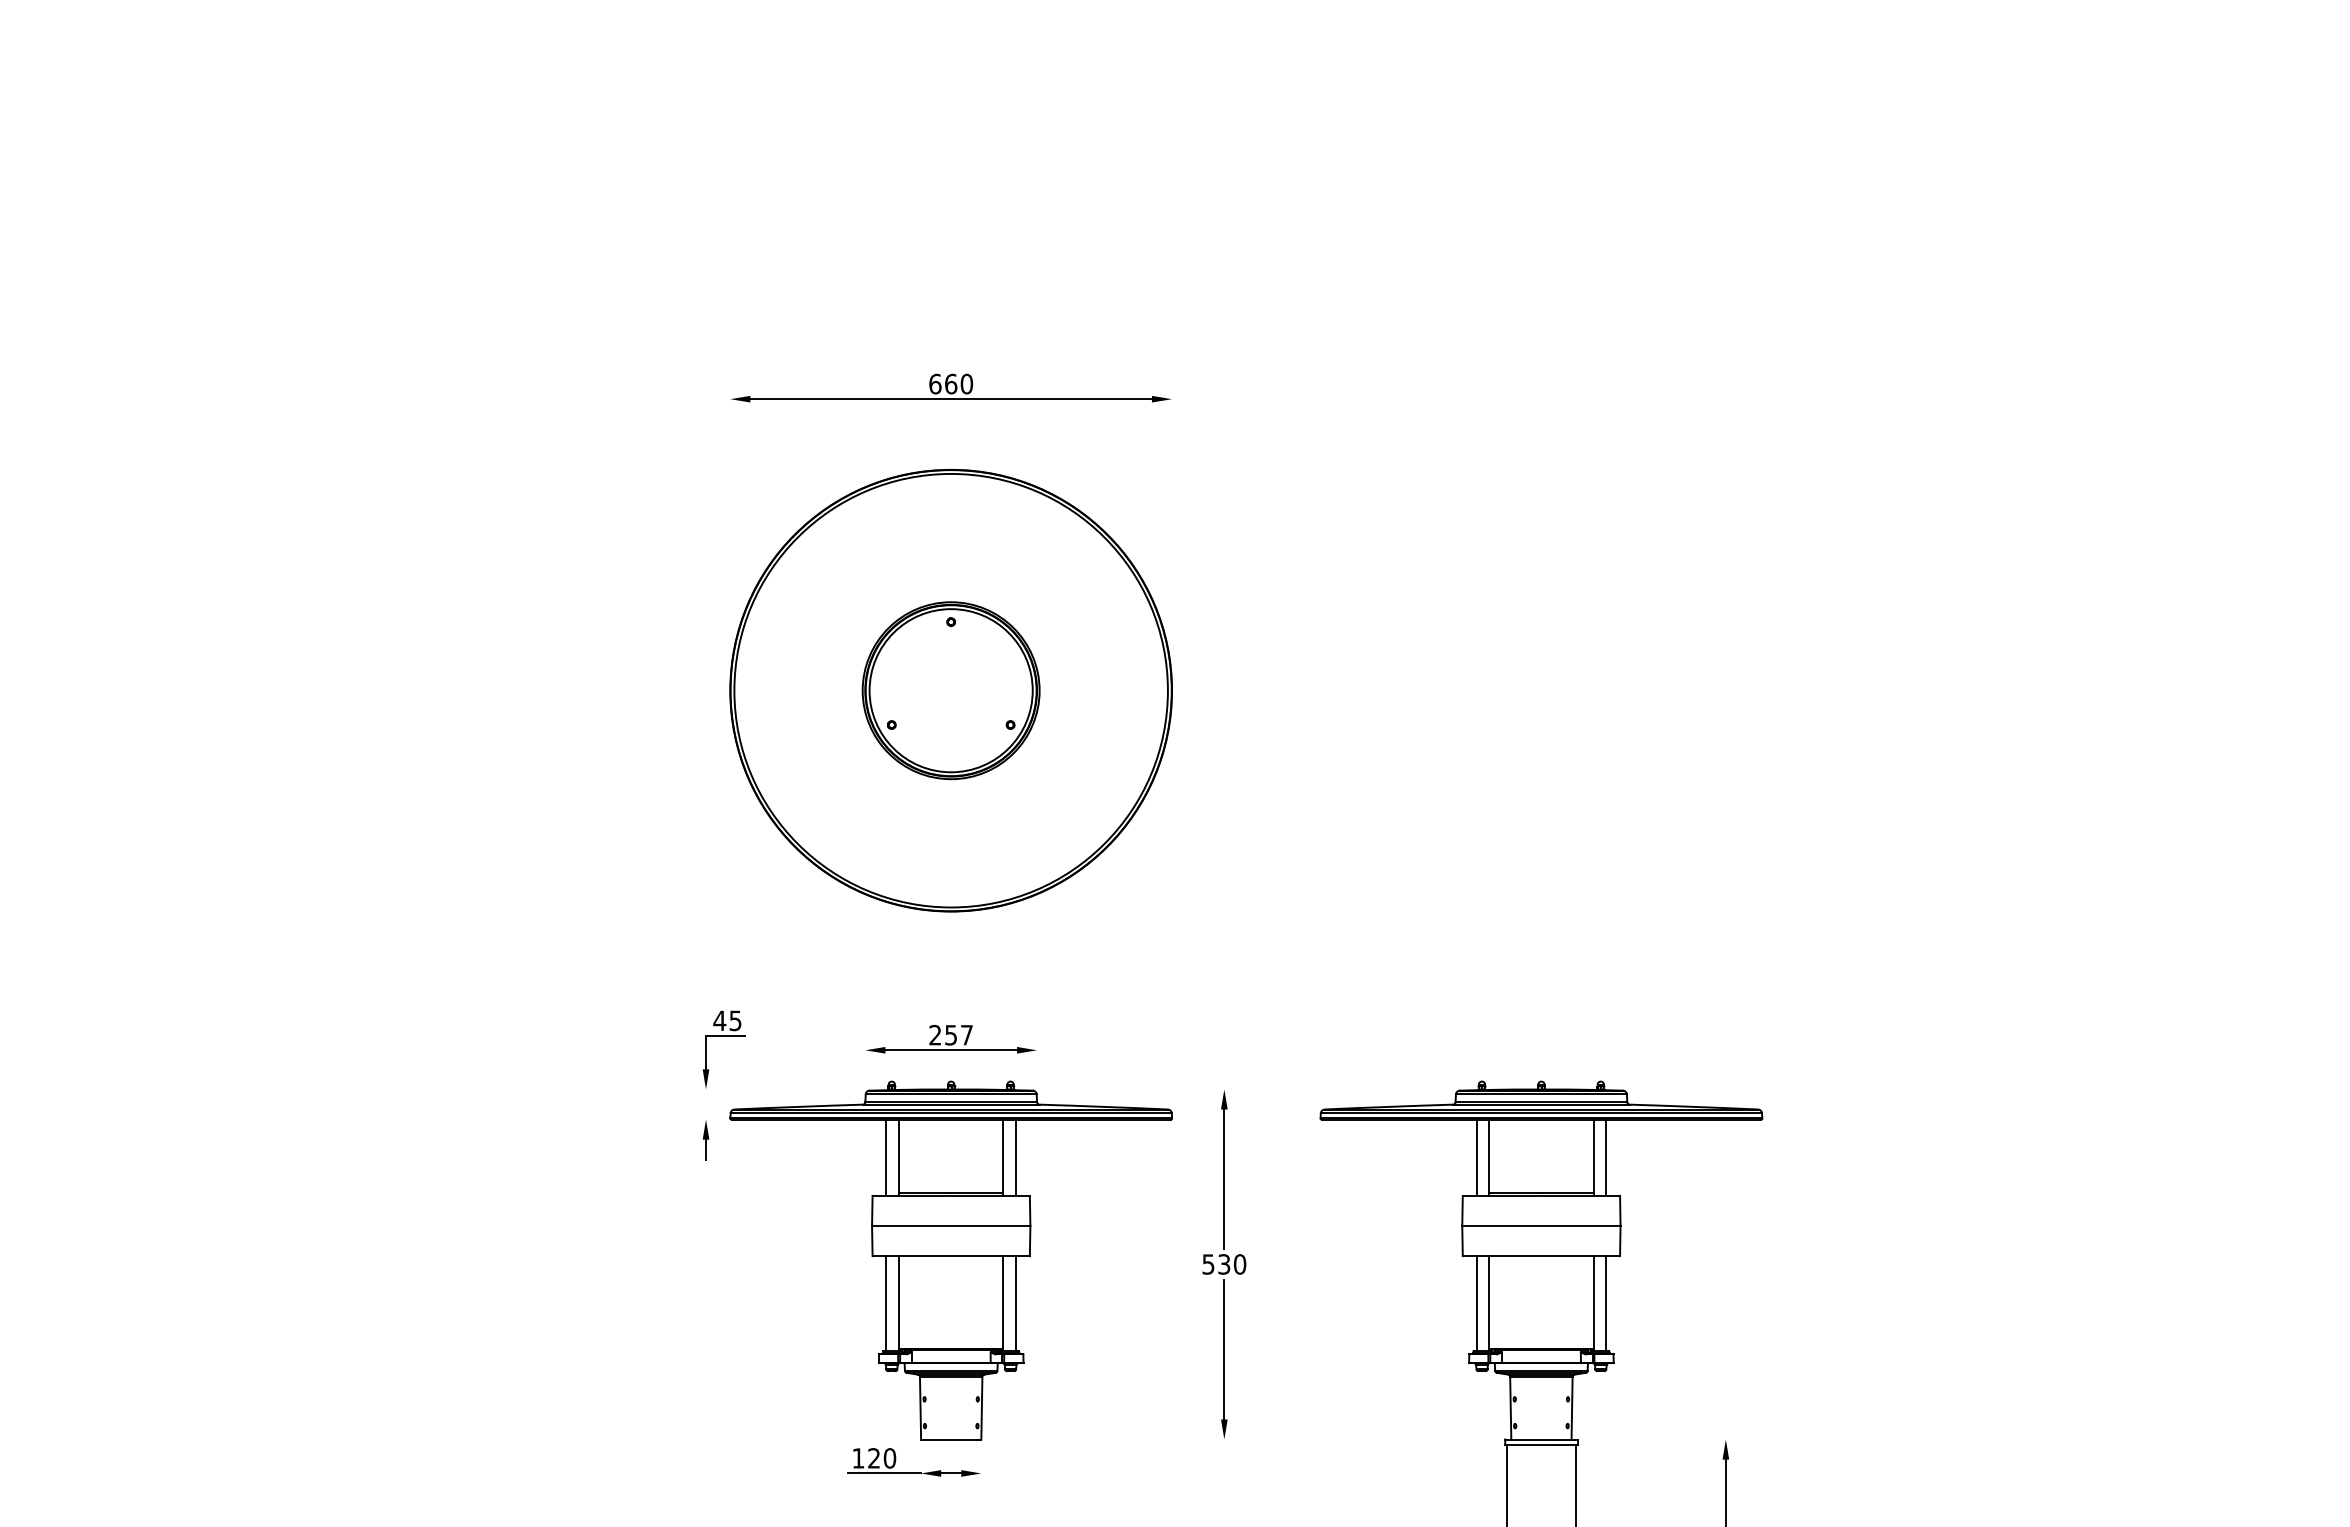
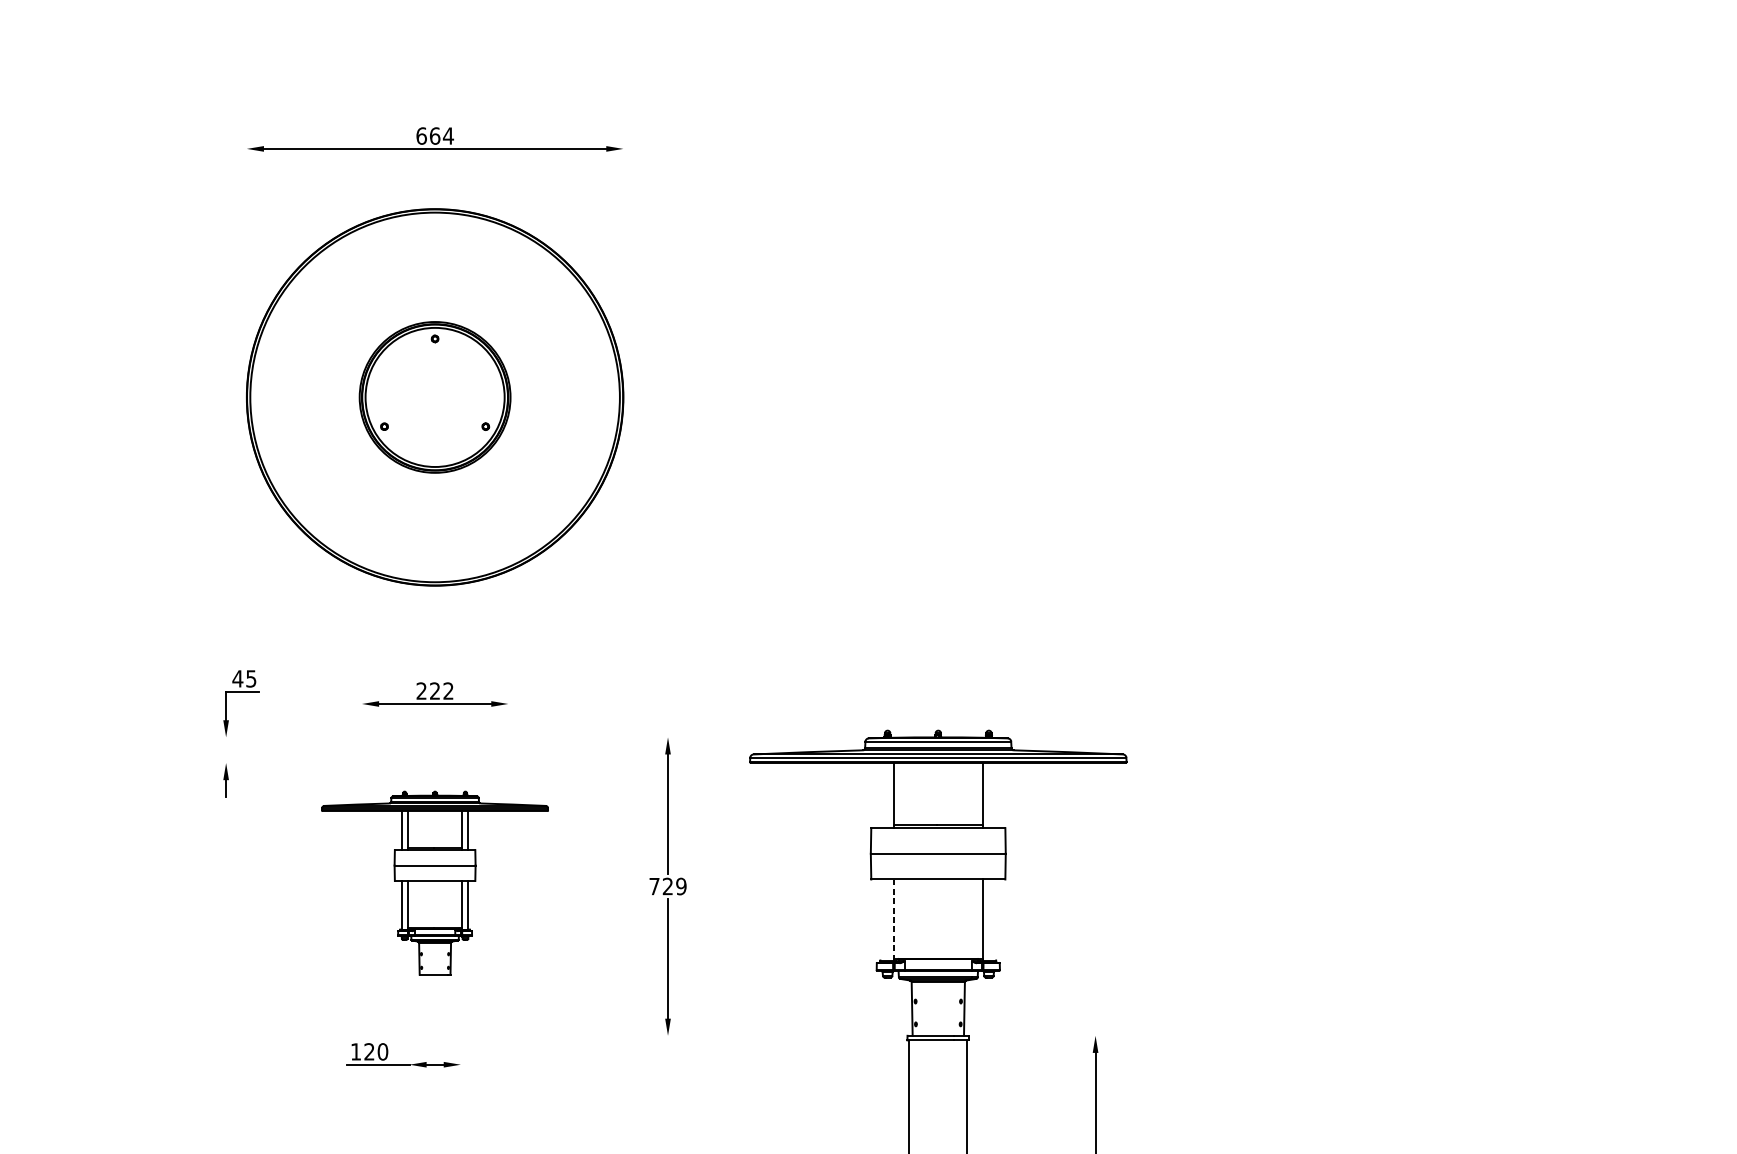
text: (966, 383) -> (448, 135), 660 -> 664
text: (958, 1034) -> (441, 690), 257 -> 222
line: (1476, 1157) -> (882, 795), removed
line: (1606, 1157) -> (993, 795), removed
part: (950, 1260) -> (434, 883), size x0.6
text: (1224, 1264) -> (668, 886), 530 -> 729
line: (1476, 1303) -> (882, 919), removed
line: (1489, 1303) -> (894, 919), solid -> dashed
line: (1606, 1303) -> (993, 919), removed

